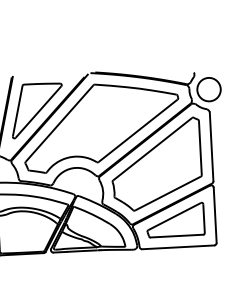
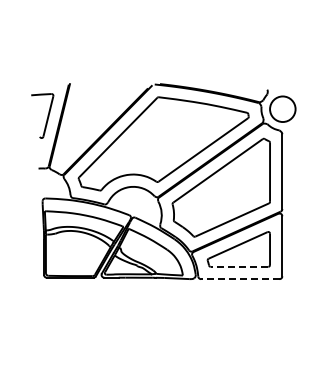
part: (37, 110) -> (94, 122), removed
line: (176, 235) -> (239, 266), solid -> dashed
line: (177, 247) -> (239, 279), solid -> dashed

